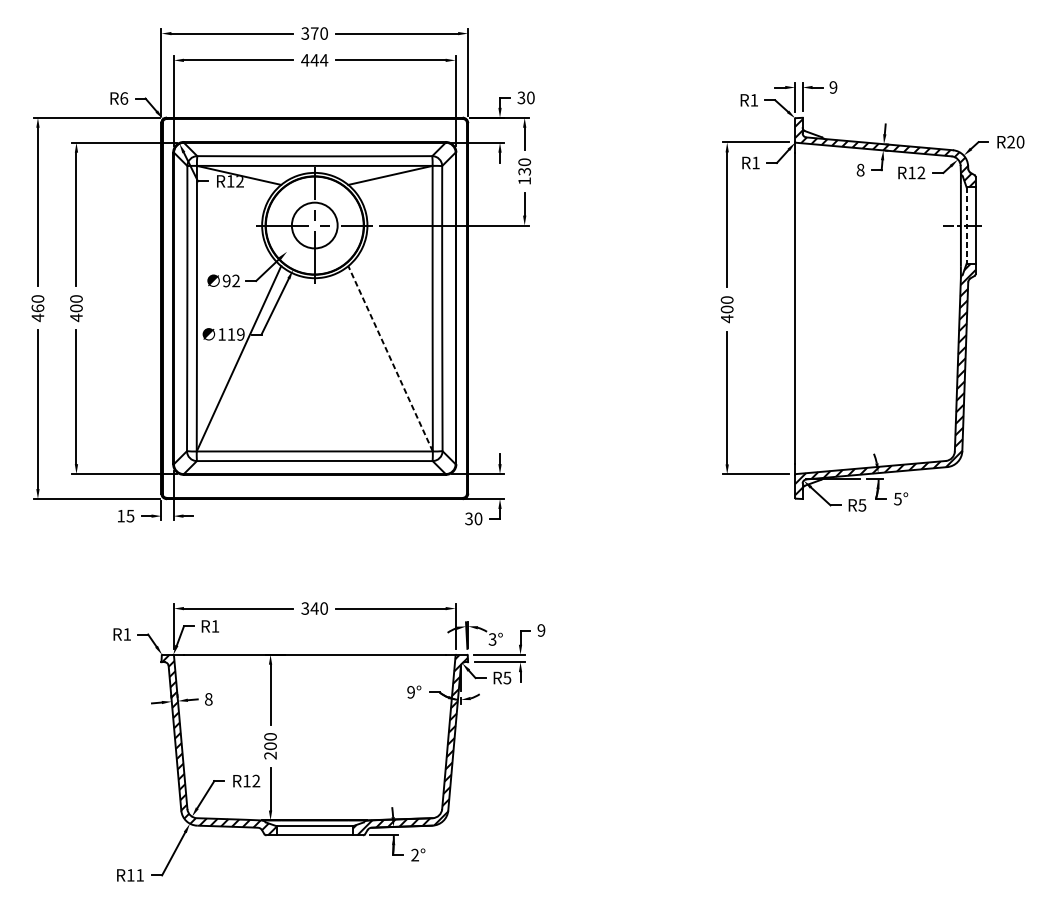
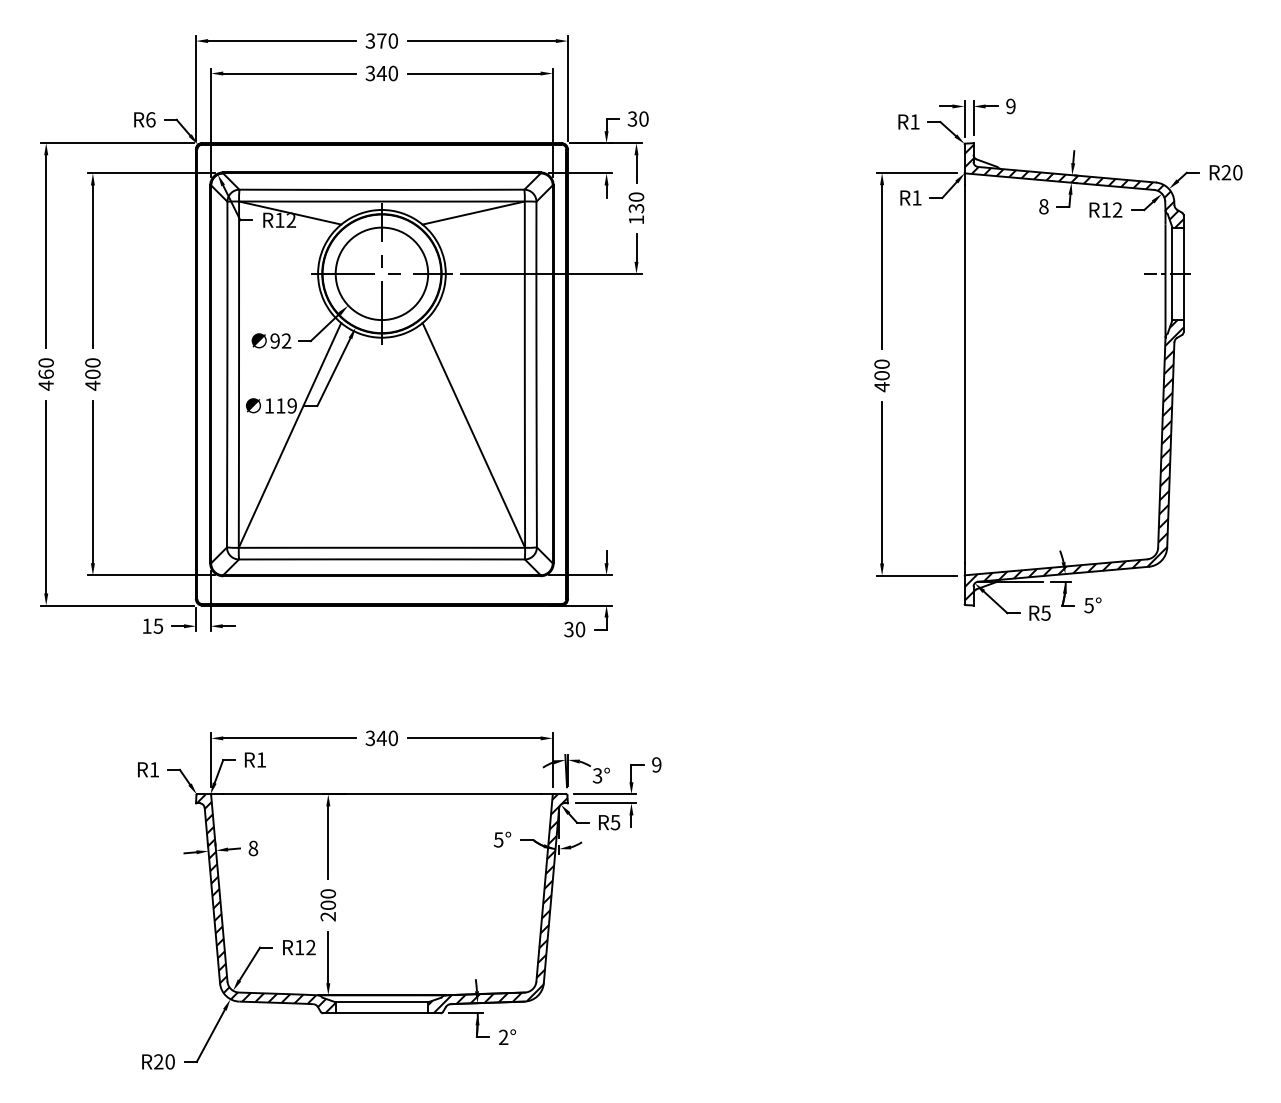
text: (314, 60) -> (381, 73), 444 -> 340
circle: (314, 225) -> (381, 273), size x1.67
line: (966, 226) -> (1172, 274), dashed -> solid
line: (390, 358) -> (473, 435), dashed -> solid
text: (410, 691) -> (498, 839), 9° -> 5°
text: (135, 875) -> (164, 1061), R11 -> R20

